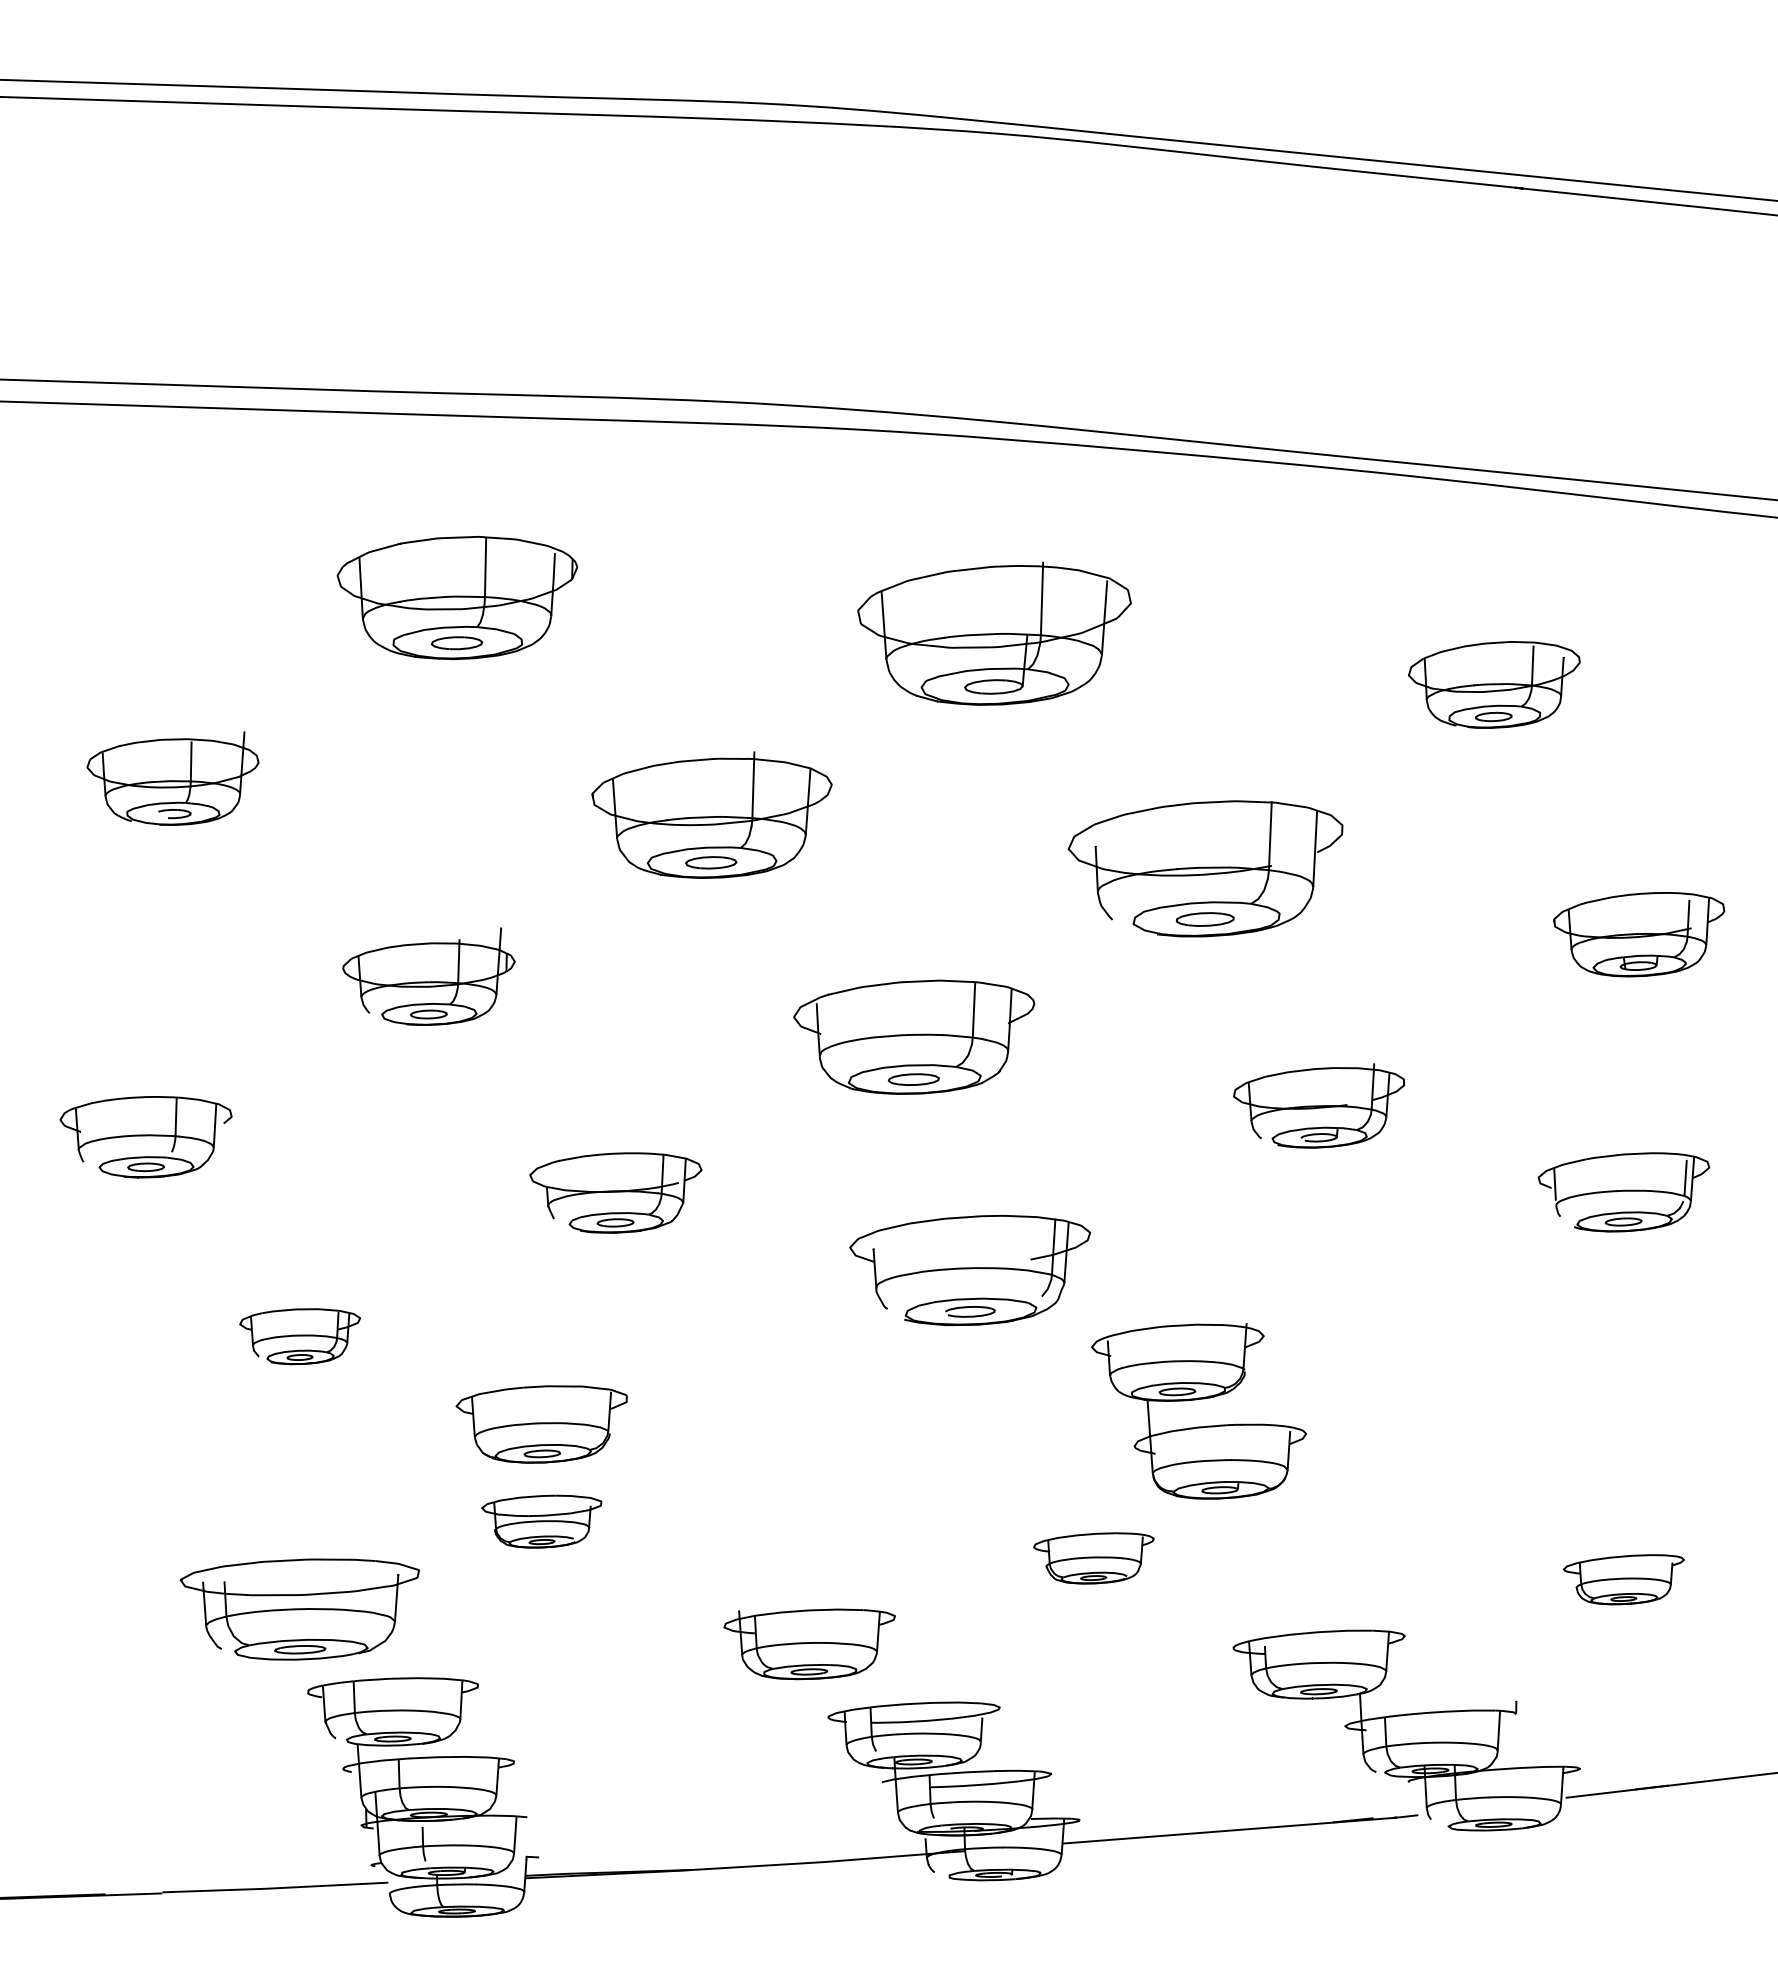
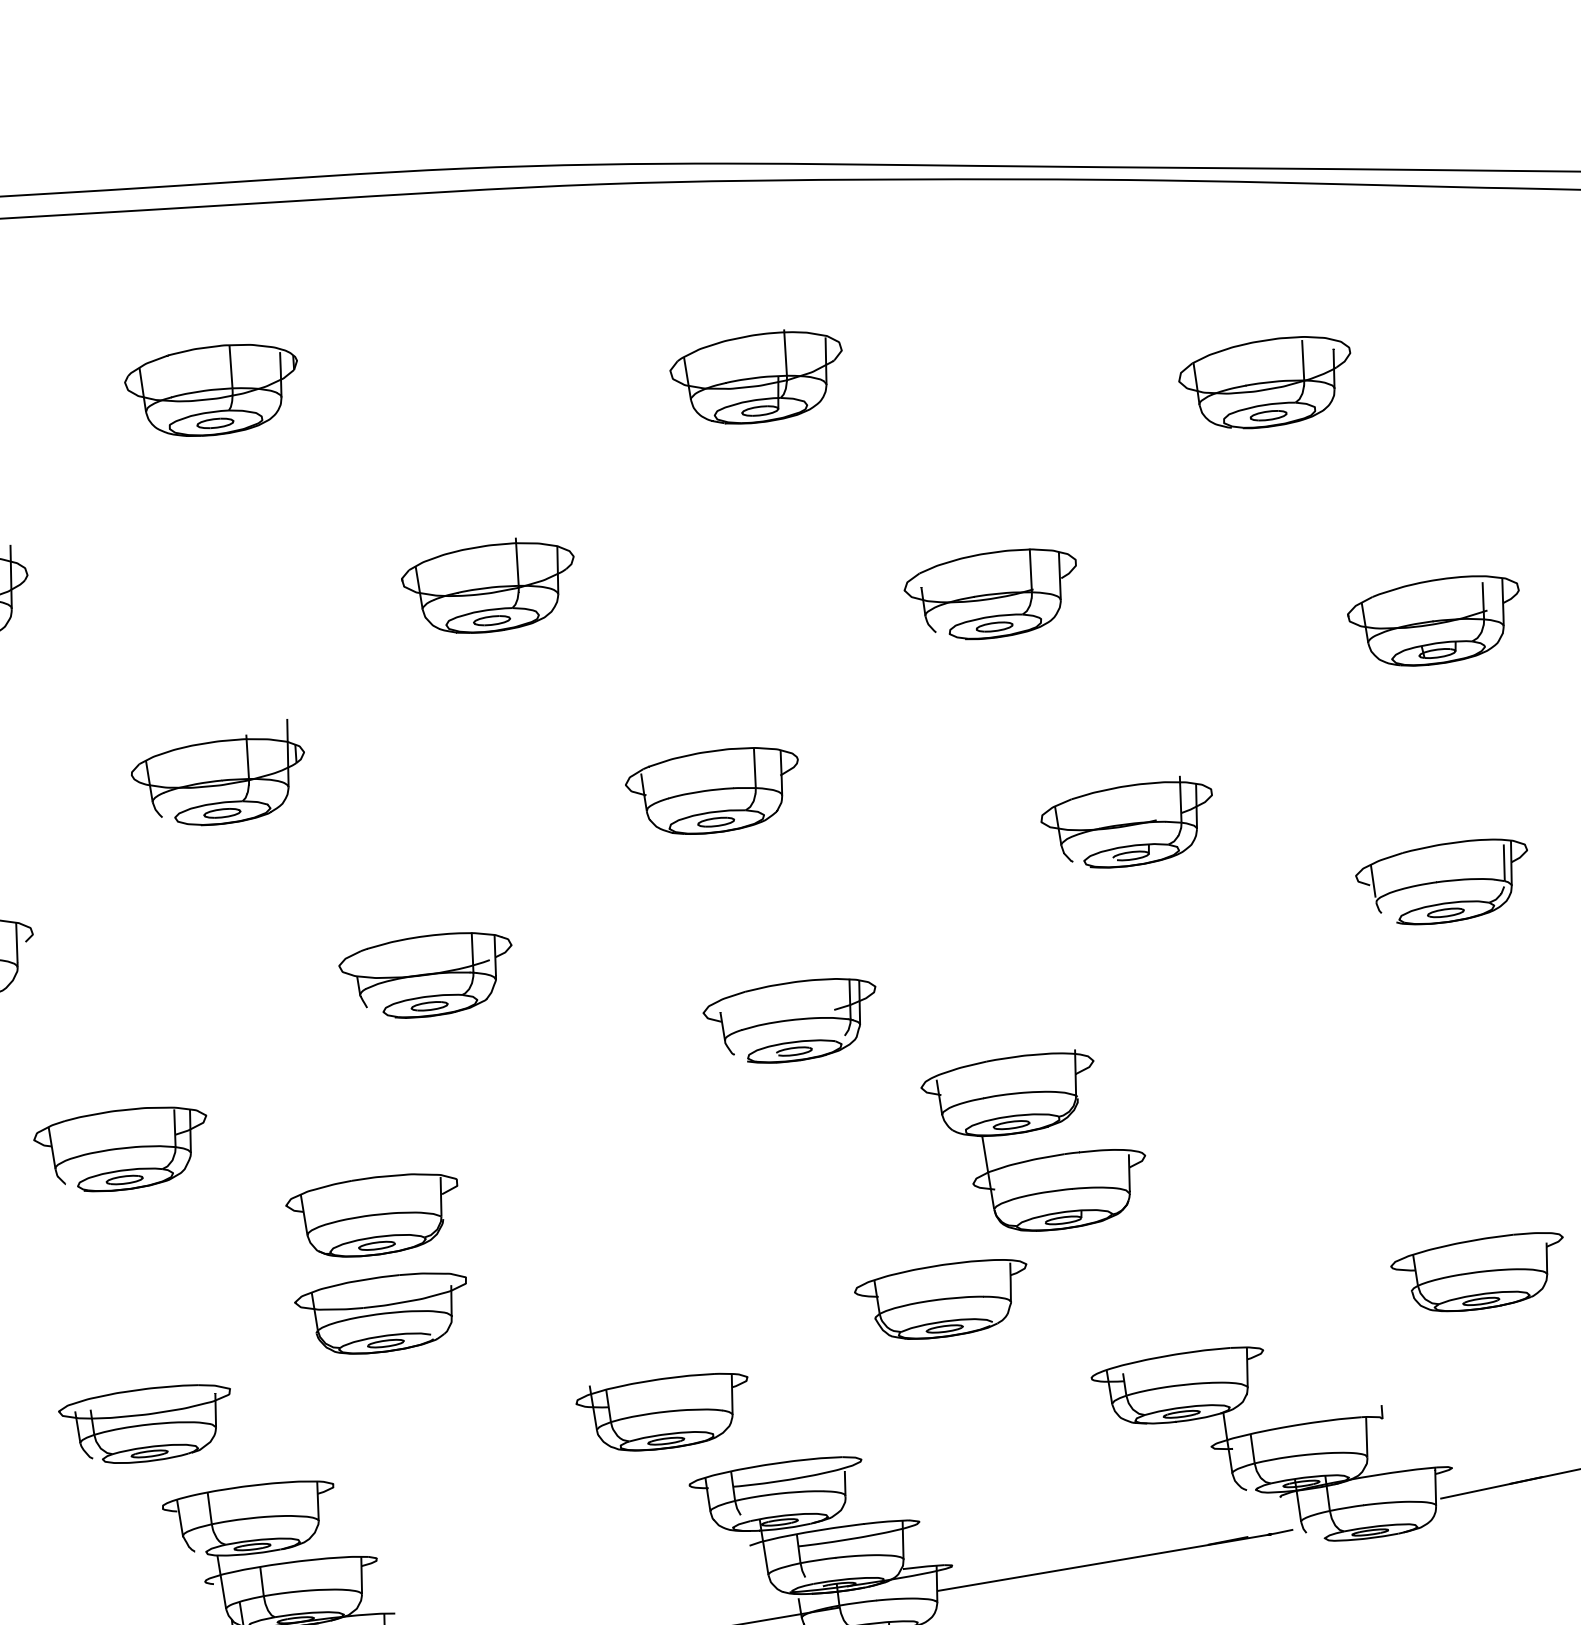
part: (456, 597) -> (211, 390), size x0.71
part: (994, 633) -> (757, 377), size x0.62
part: (711, 814) -> (488, 585), size x0.71
part: (1205, 868) -> (991, 594), size x0.62
part: (913, 1036) -> (712, 791), size x0.71
part: (969, 1270) -> (790, 1021), size x0.71
part: (299, 1336) -> (121, 1149), size x1.43
part: (541, 1521) -> (382, 1314), size x1.43
part: (1093, 1558) -> (942, 1300), size x1.43
part: (1623, 1579) -> (1478, 1273), size x1.43
part: (299, 1609) -> (146, 1425), size x0.71

